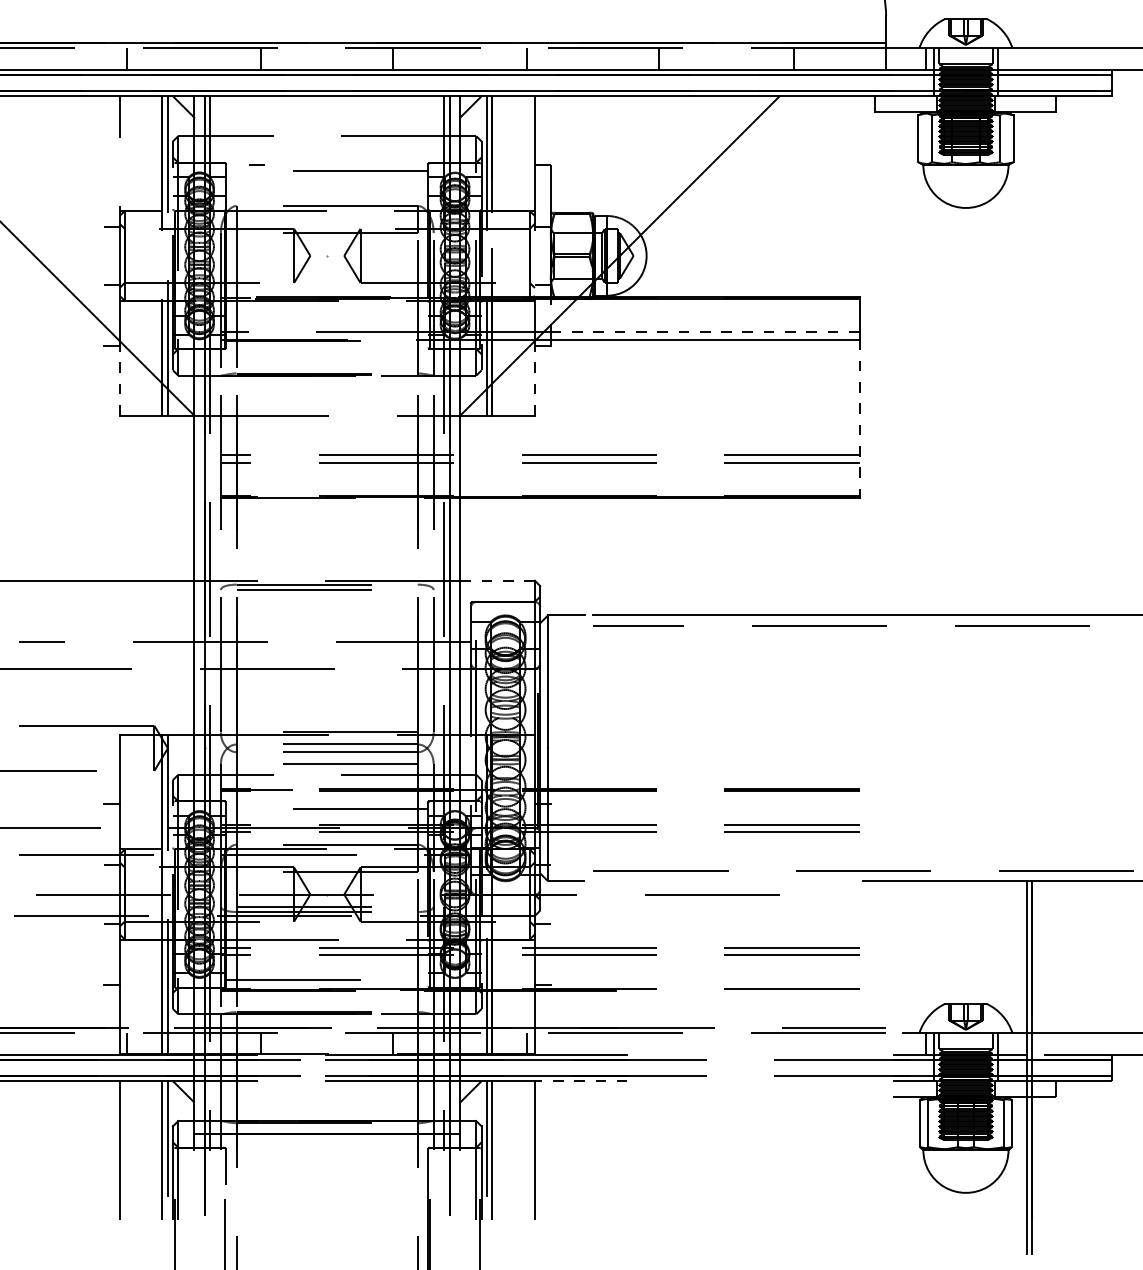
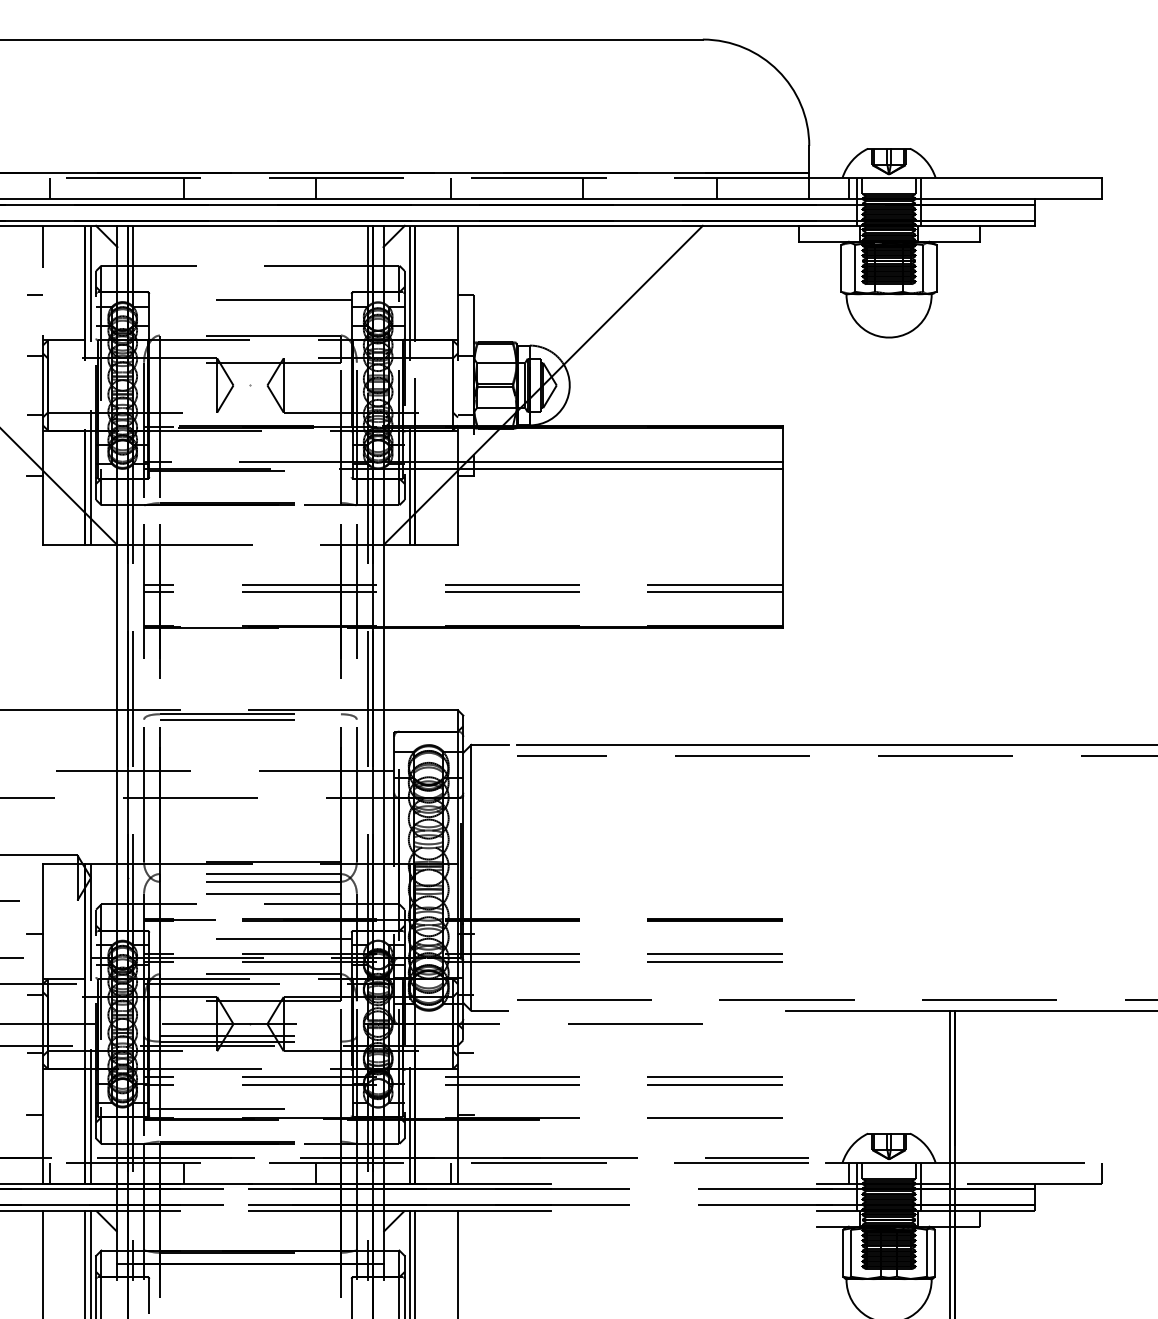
line: (256, 164) -> (34, 294), moved
line: (704, 331) -> (627, 461), dashed -> solid
line: (119, 377) -> (42, 507), dashed -> solid
line: (535, 378) -> (458, 508), dashed -> solid
line: (859, 417) -> (782, 547), dashed -> solid
line: (497, 580) -> (420, 710), dashed -> solid
line: (580, 1080) -> (503, 1210), dashed -> solid

